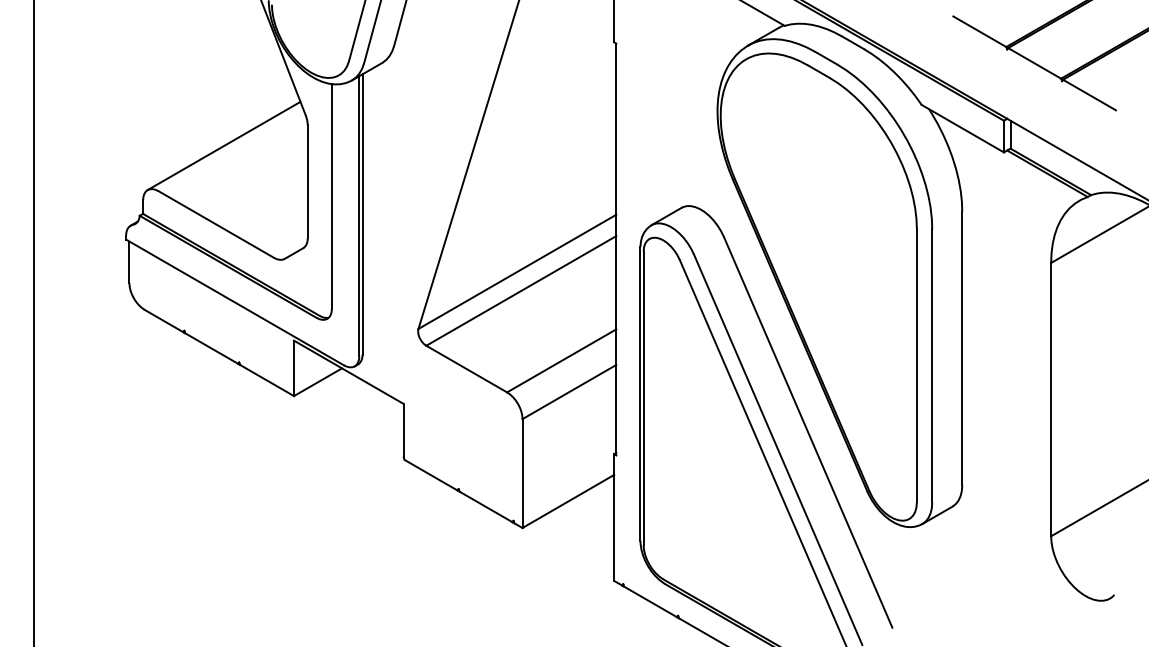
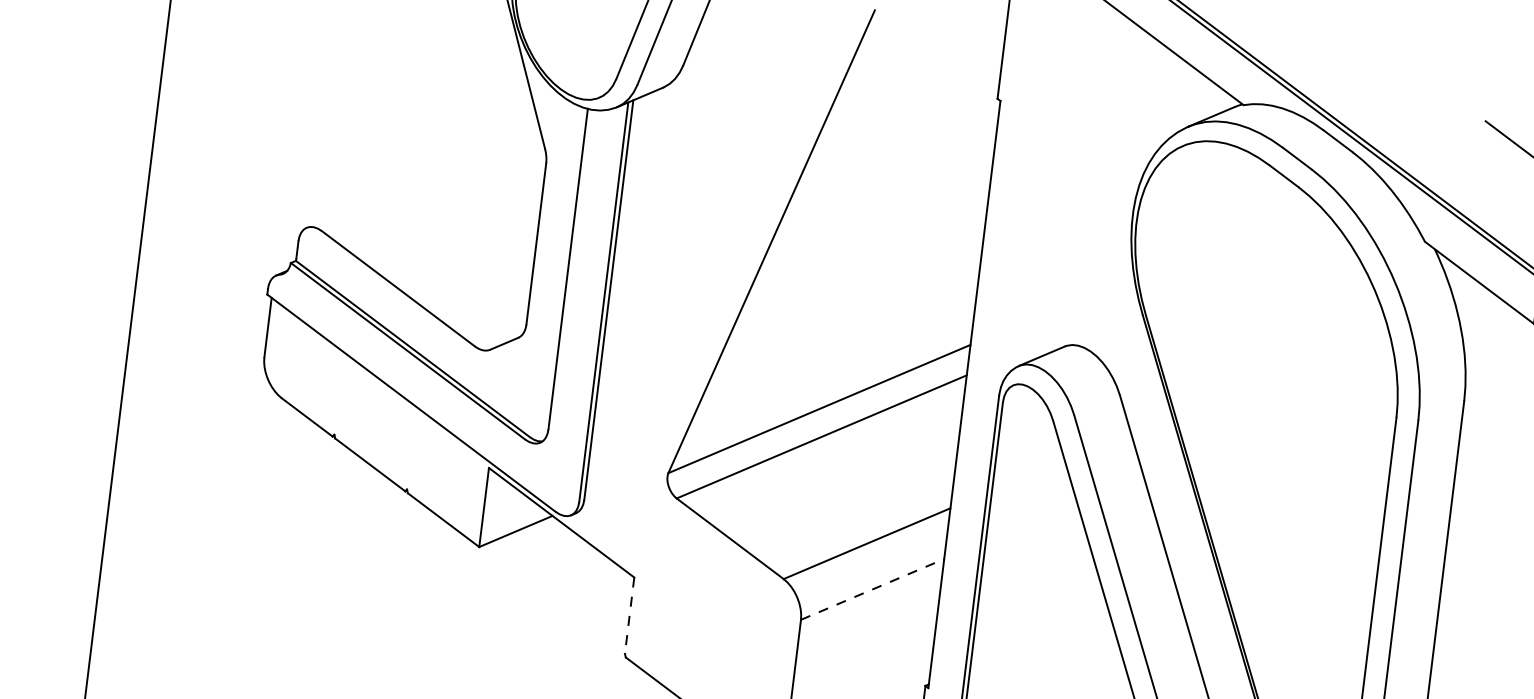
line: (223, 145) -> (422, 177), removed
line: (569, 391) -> (872, 588), solid -> dashed
line: (403, 430) -> (629, 615), solid -> dashed

